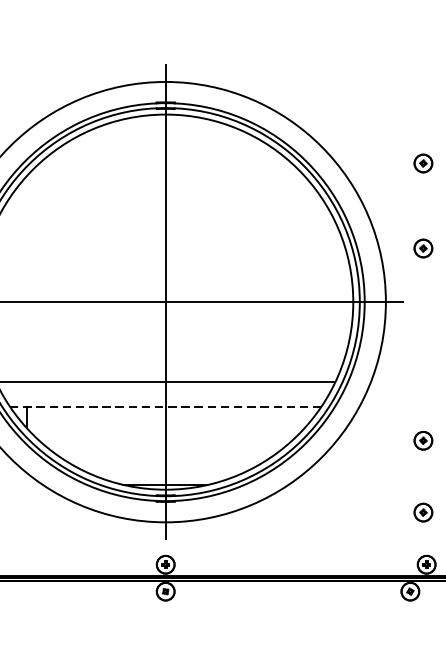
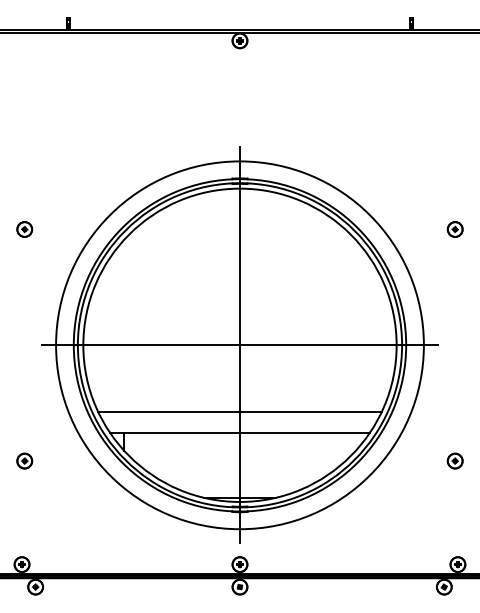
part: (422, 248) -> (454, 300), removed
line: (165, 406) -> (239, 432), dashed -> solid
part: (422, 511) -> (454, 520), removed

